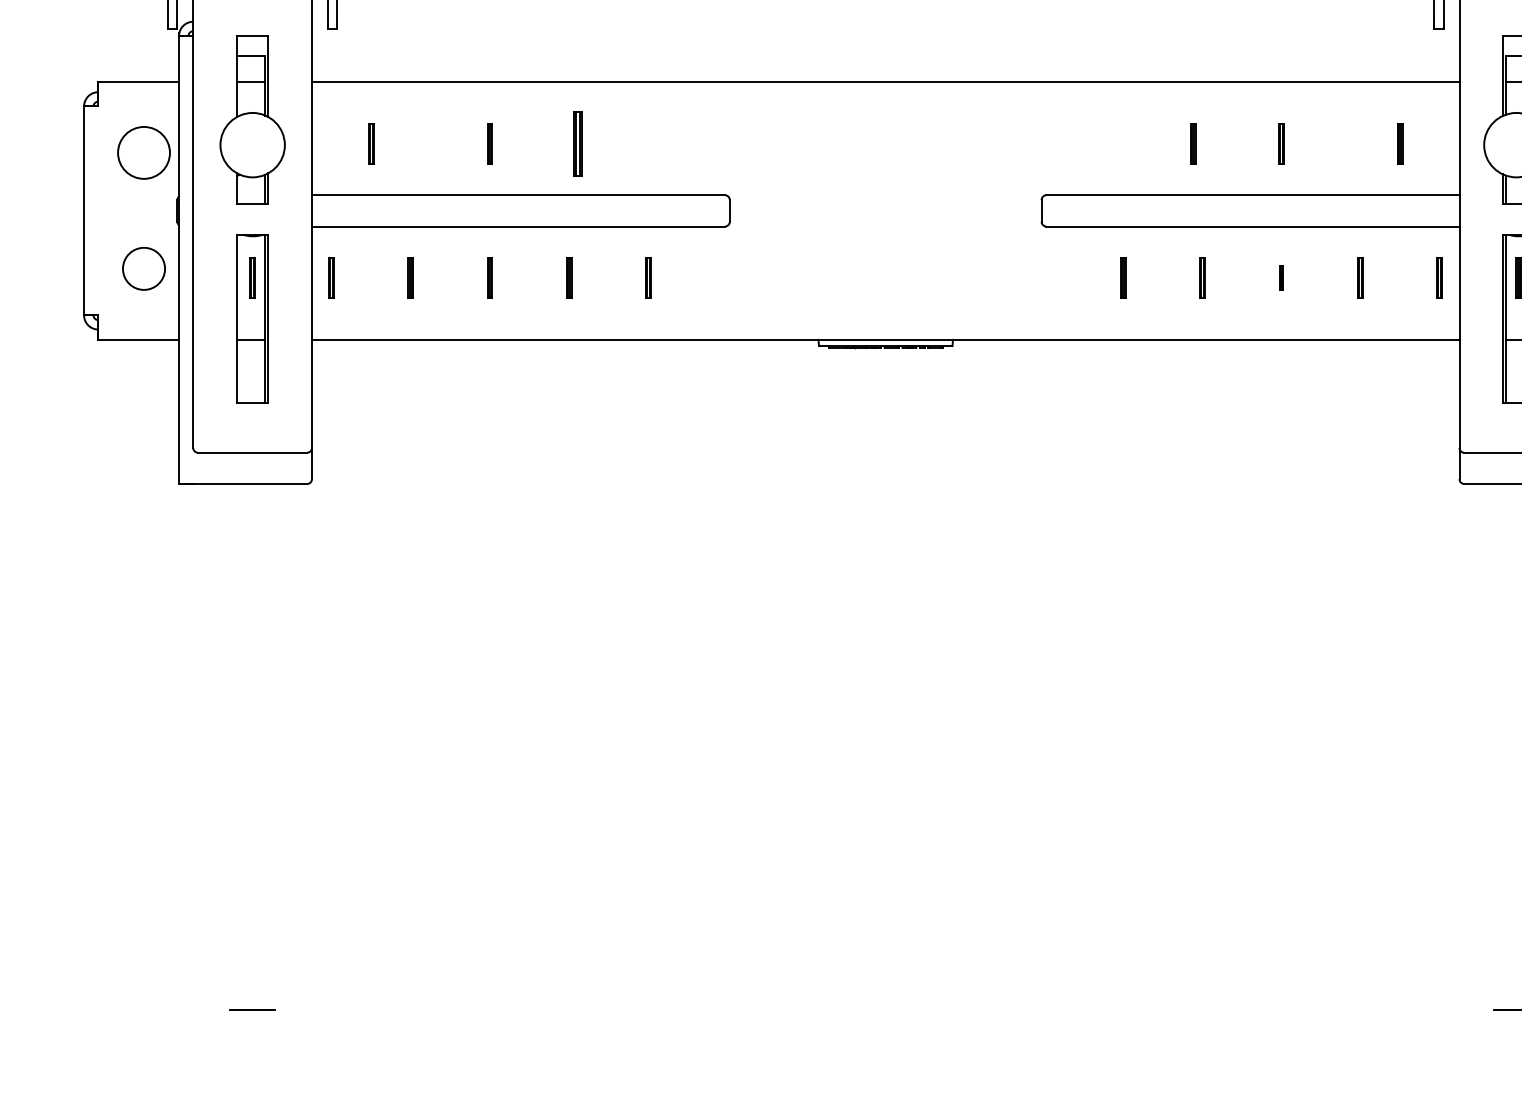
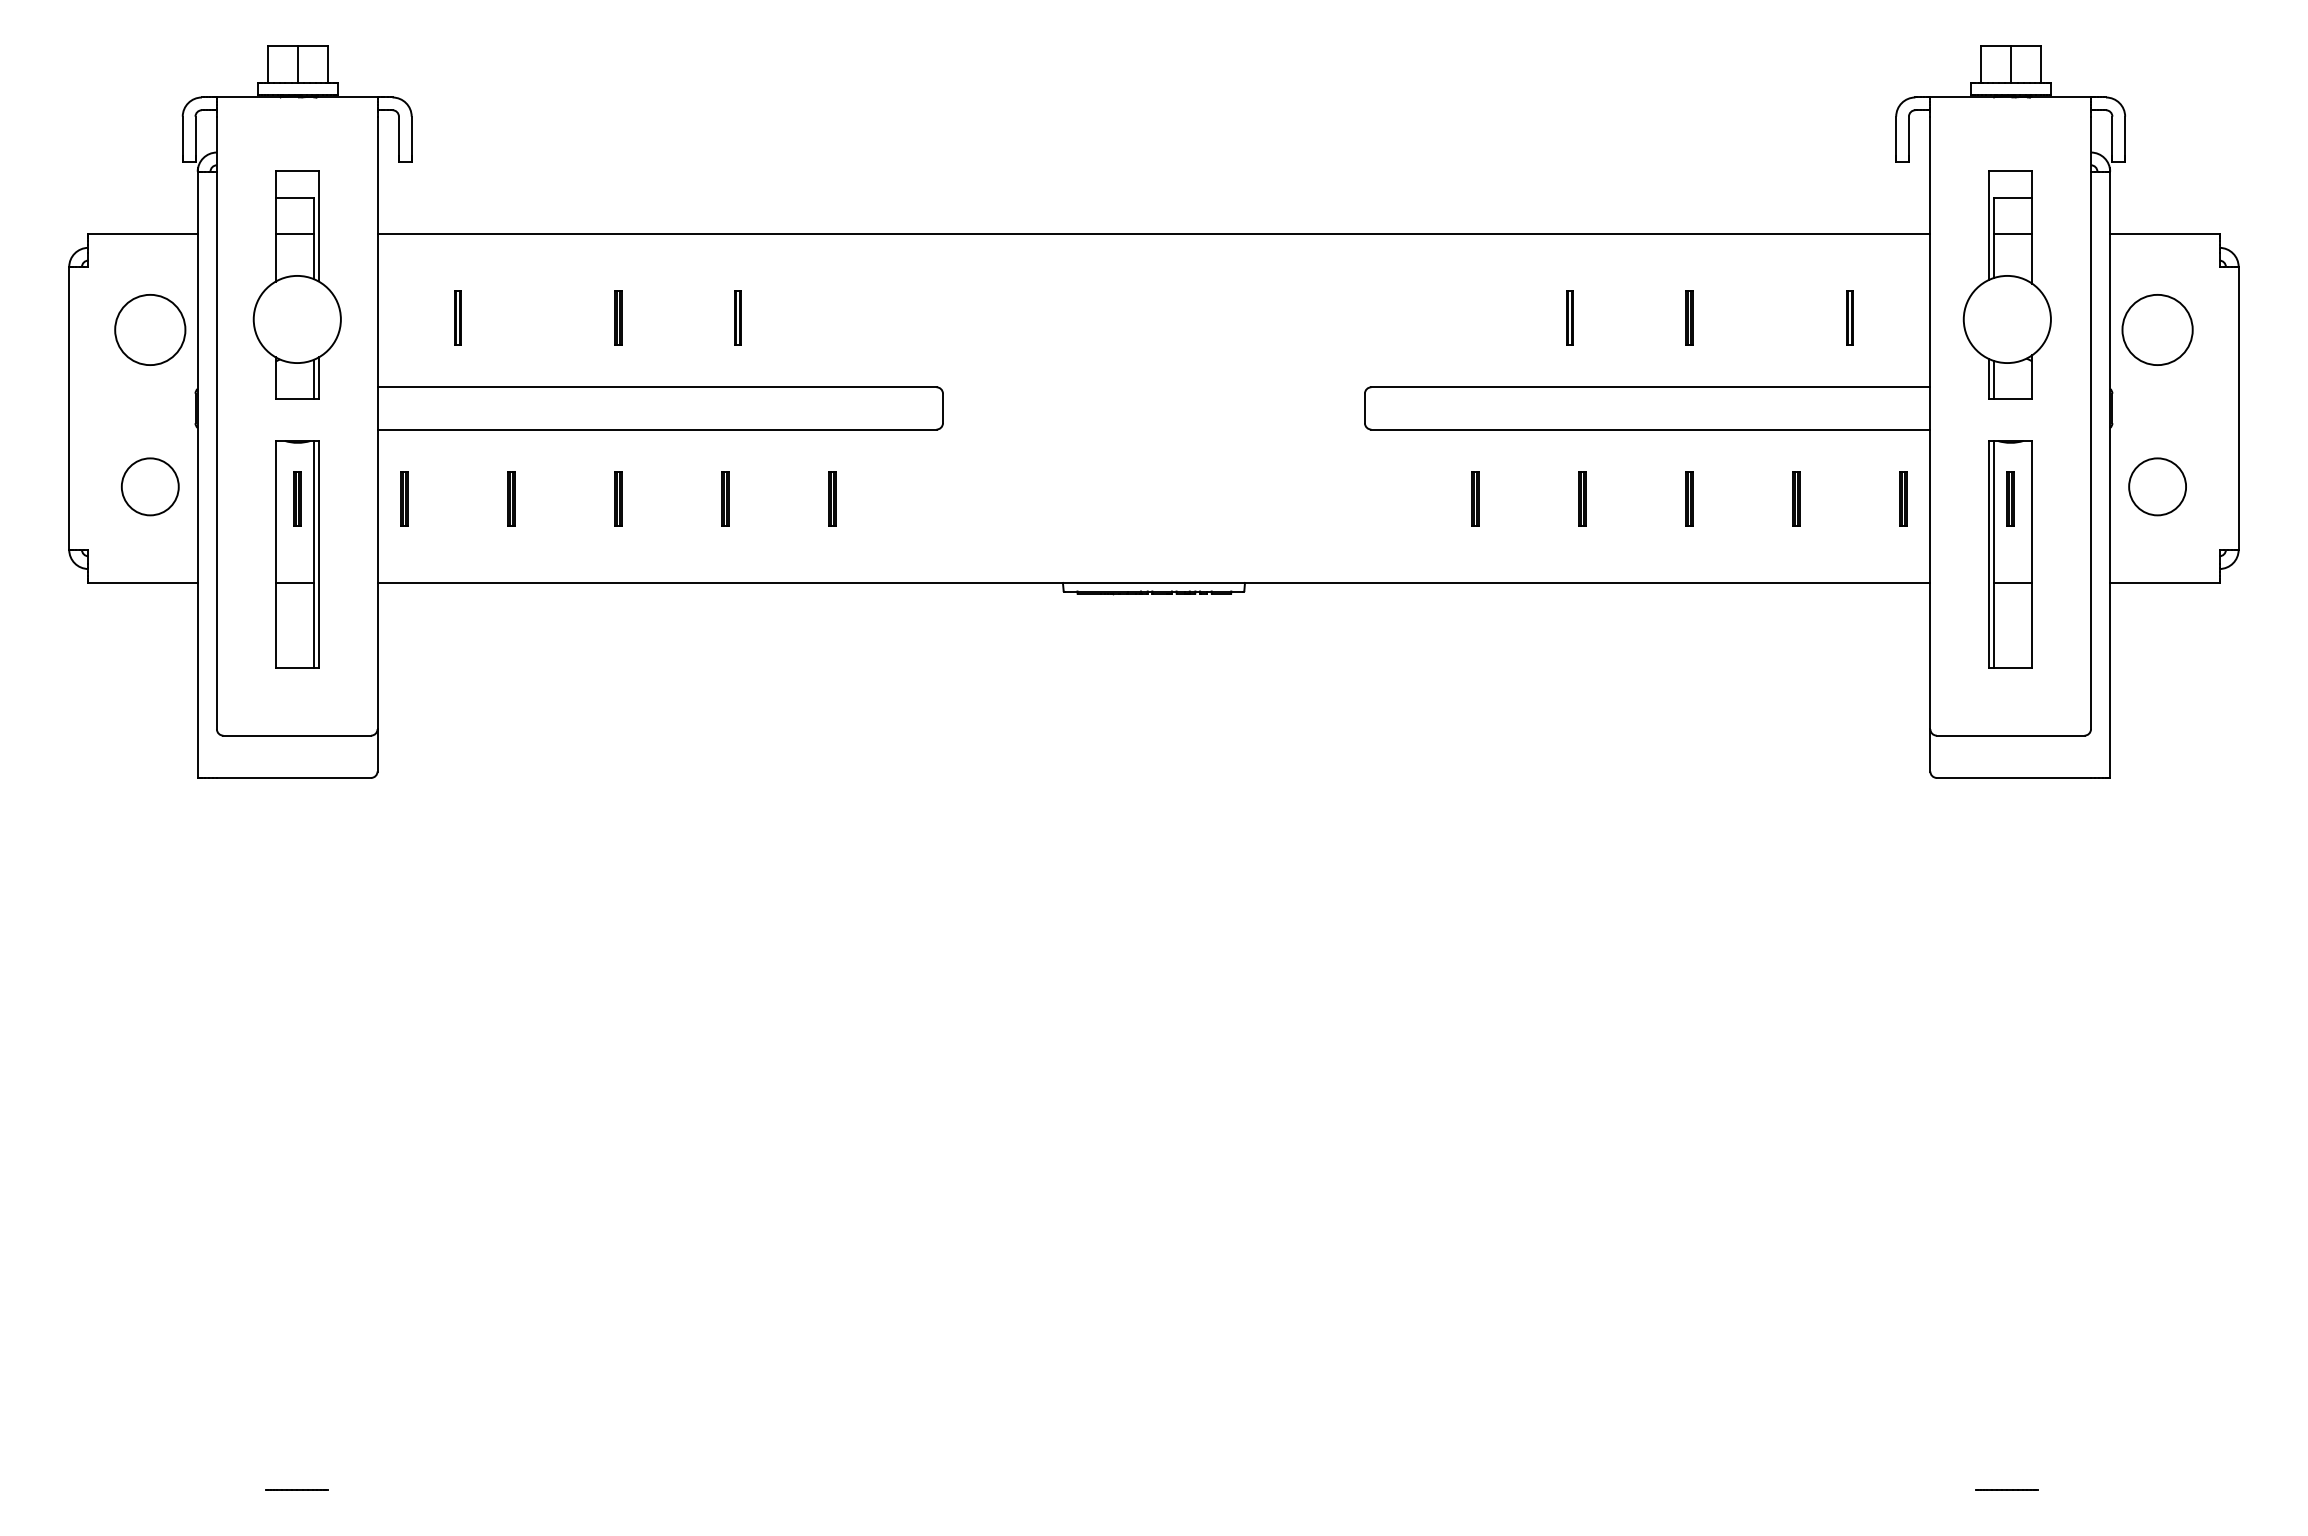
part: (577, 143) -> (737, 317), size x0.62
part: (1281, 277) -> (1689, 498), size x1.67

